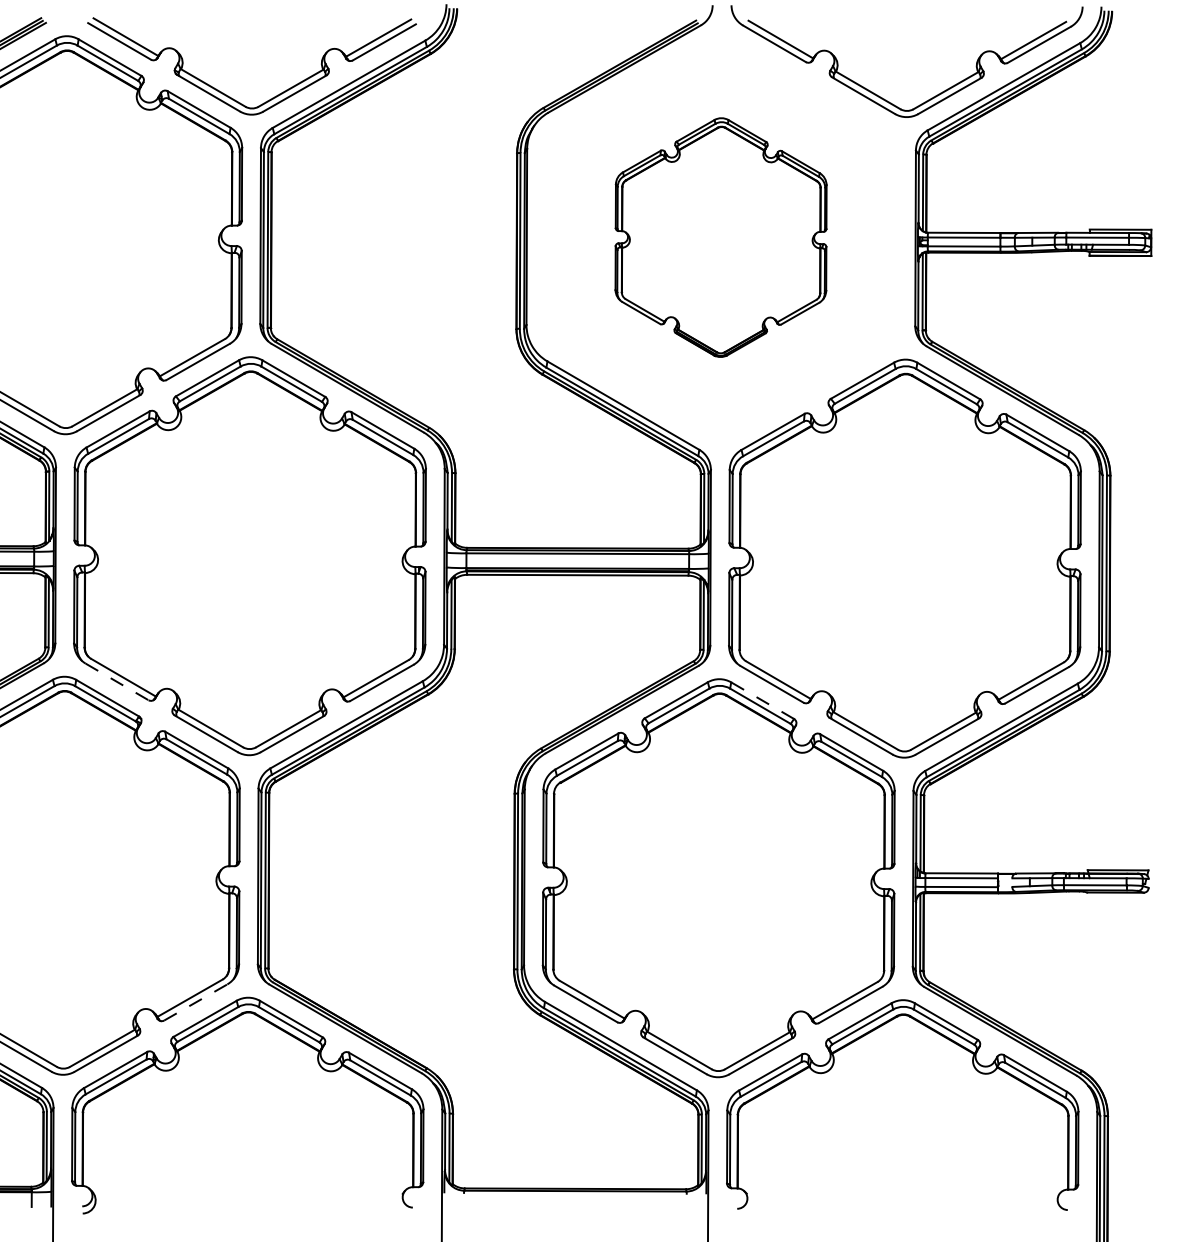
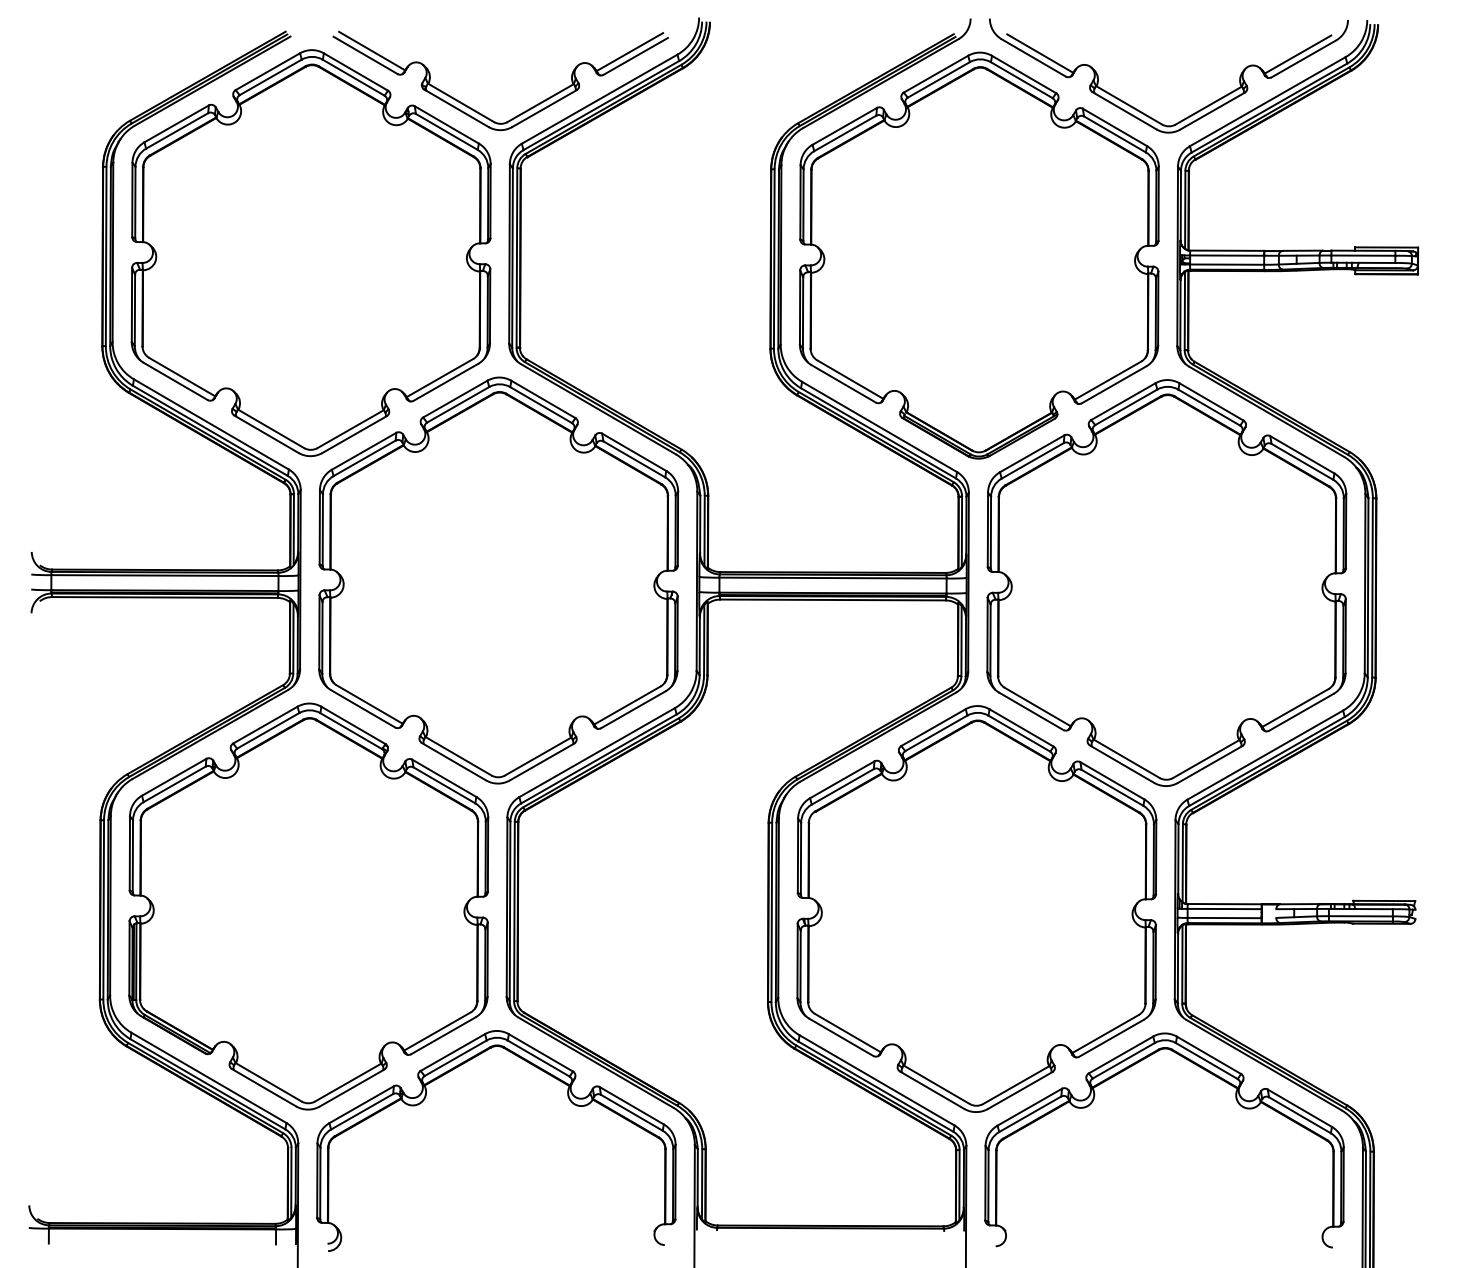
part: (720, 237) -> (978, 255), size x1.67
line: (117, 682) -> (363, 709), dashed -> solid
line: (762, 700) -> (1021, 727), dashed -> solid
line: (195, 1002) -> (443, 1035), dashed -> solid

